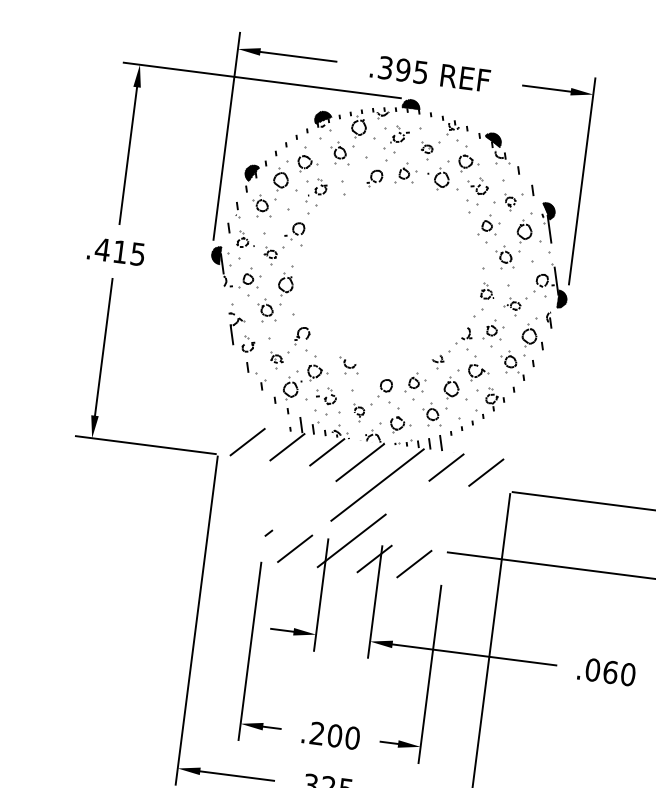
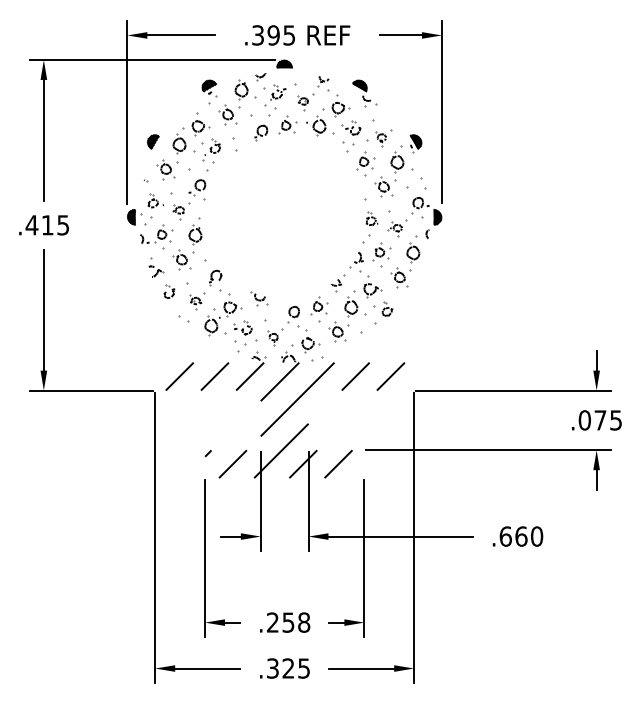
hatch: (389, 275) -> (284, 215), removed
text: (592, 669) -> (505, 536), .060 -> .660
text: (344, 736) -> (296, 622), .200 -> .258

